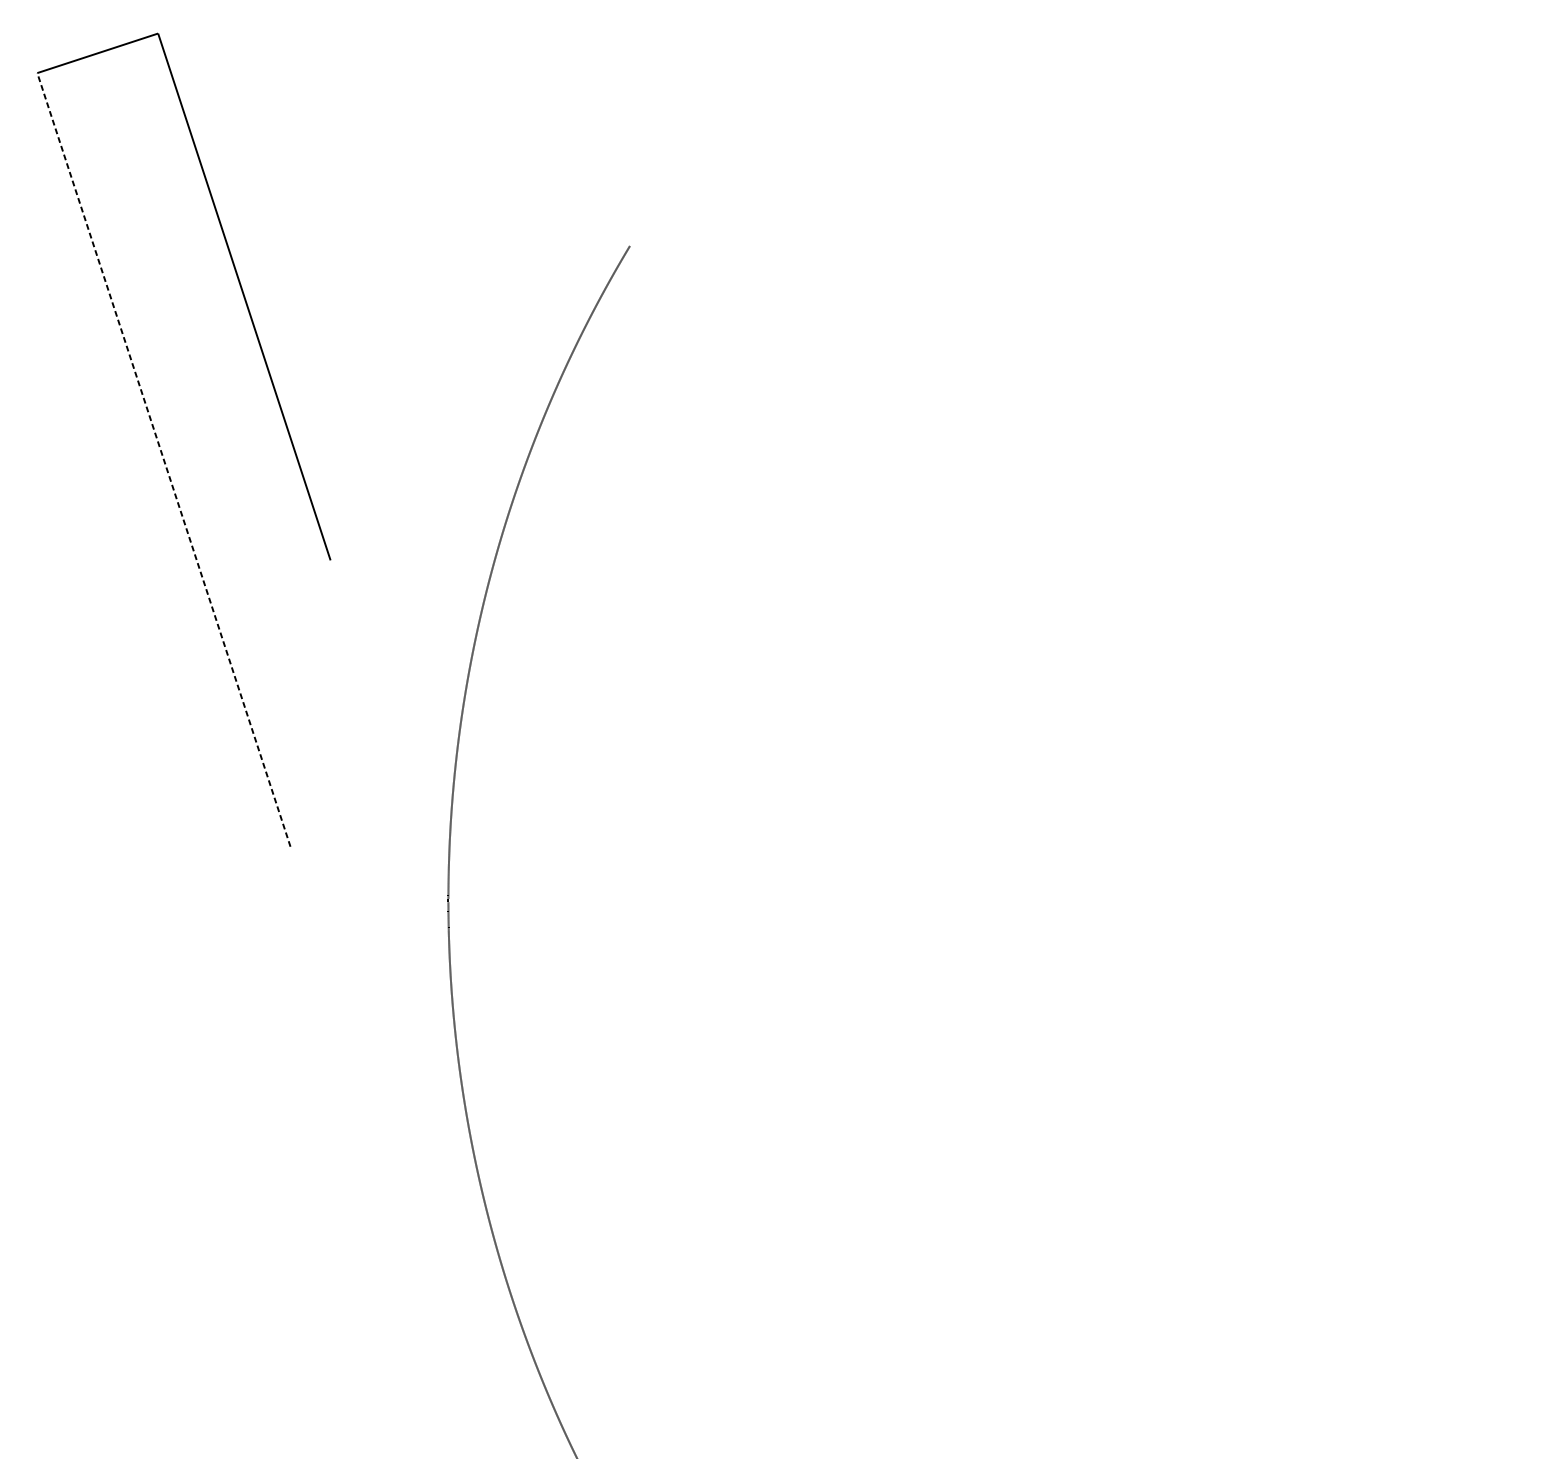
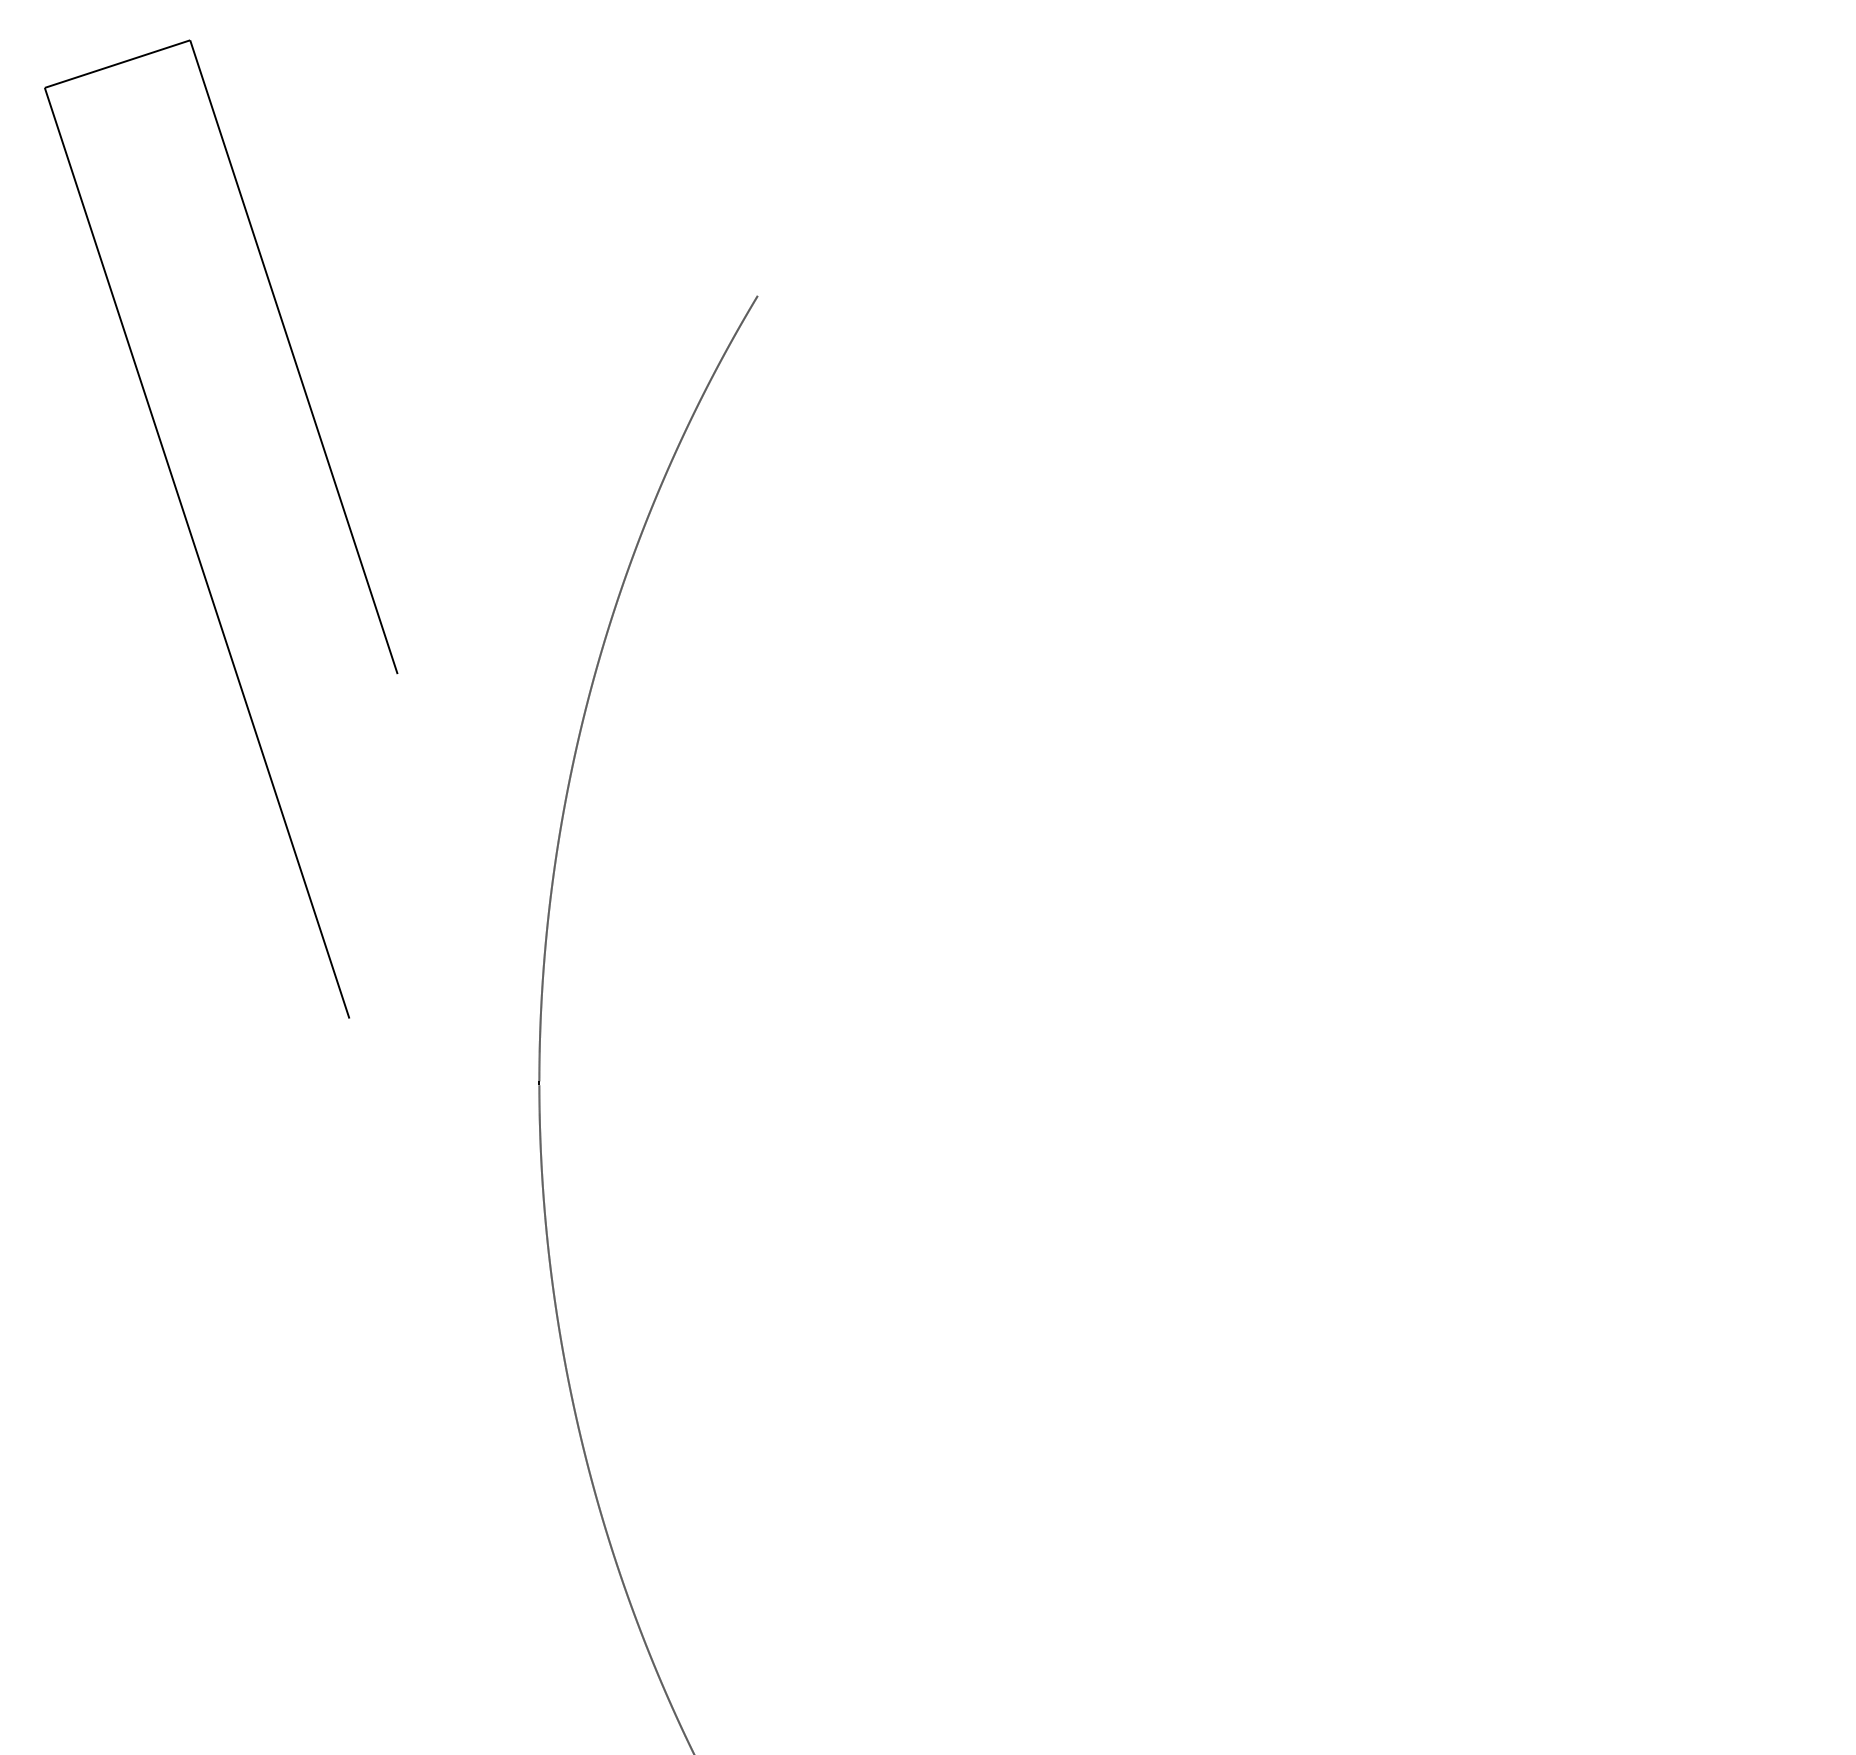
line: (164, 460) -> (197, 553), dashed -> solid

